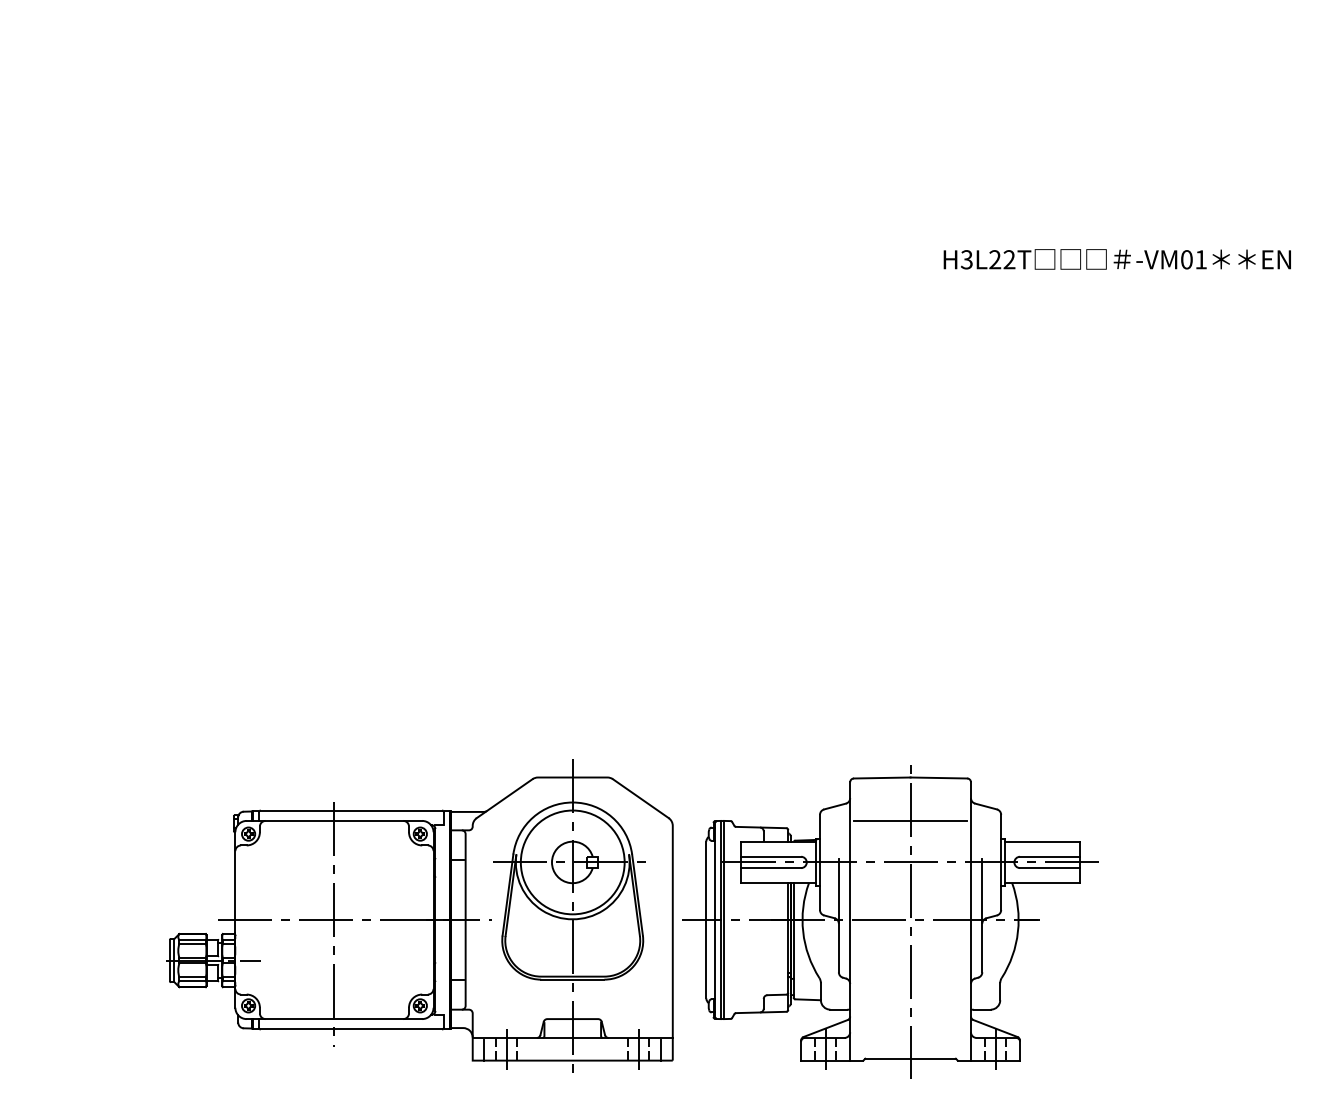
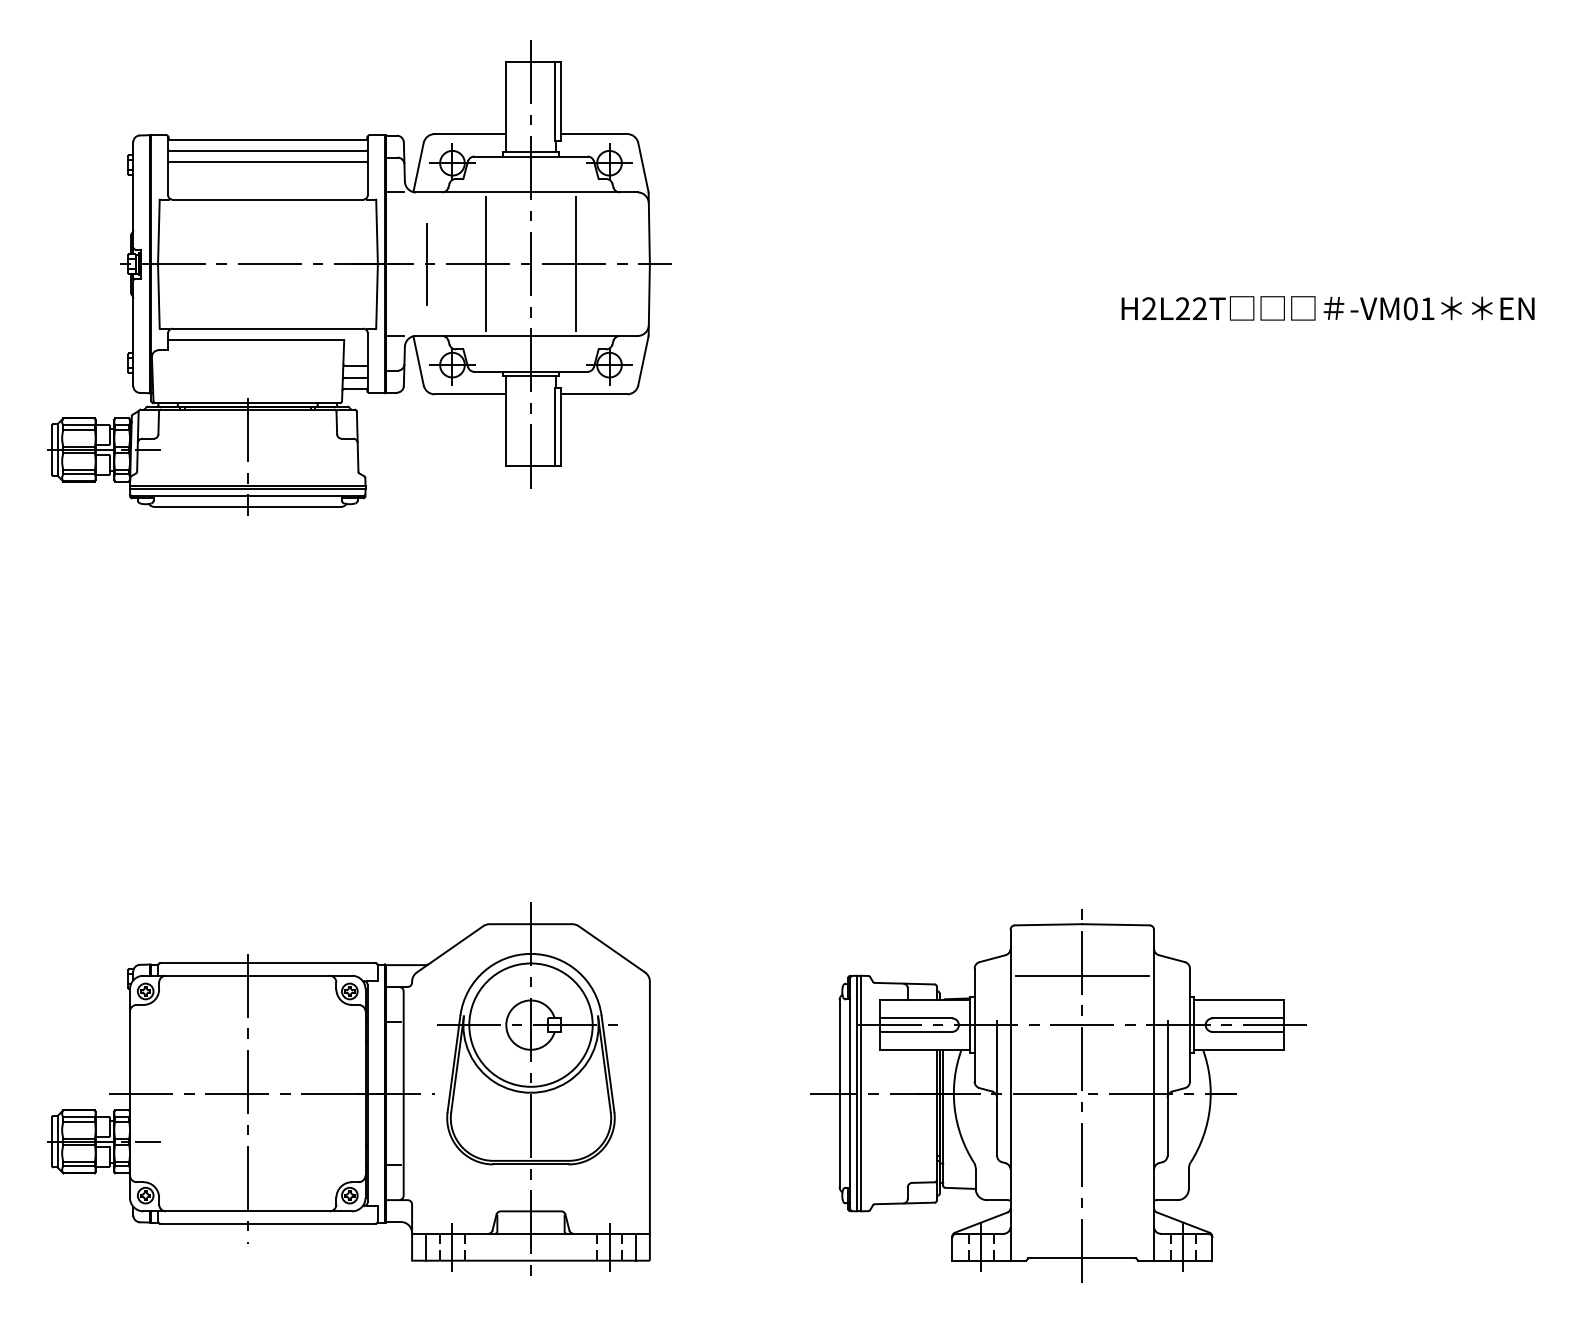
part: (302, 233) -> (359, 277), added
text: (966, 259) -> (1148, 308), H3L22T -> H2L22T
part: (419, 915) -> (348, 1088), moved

